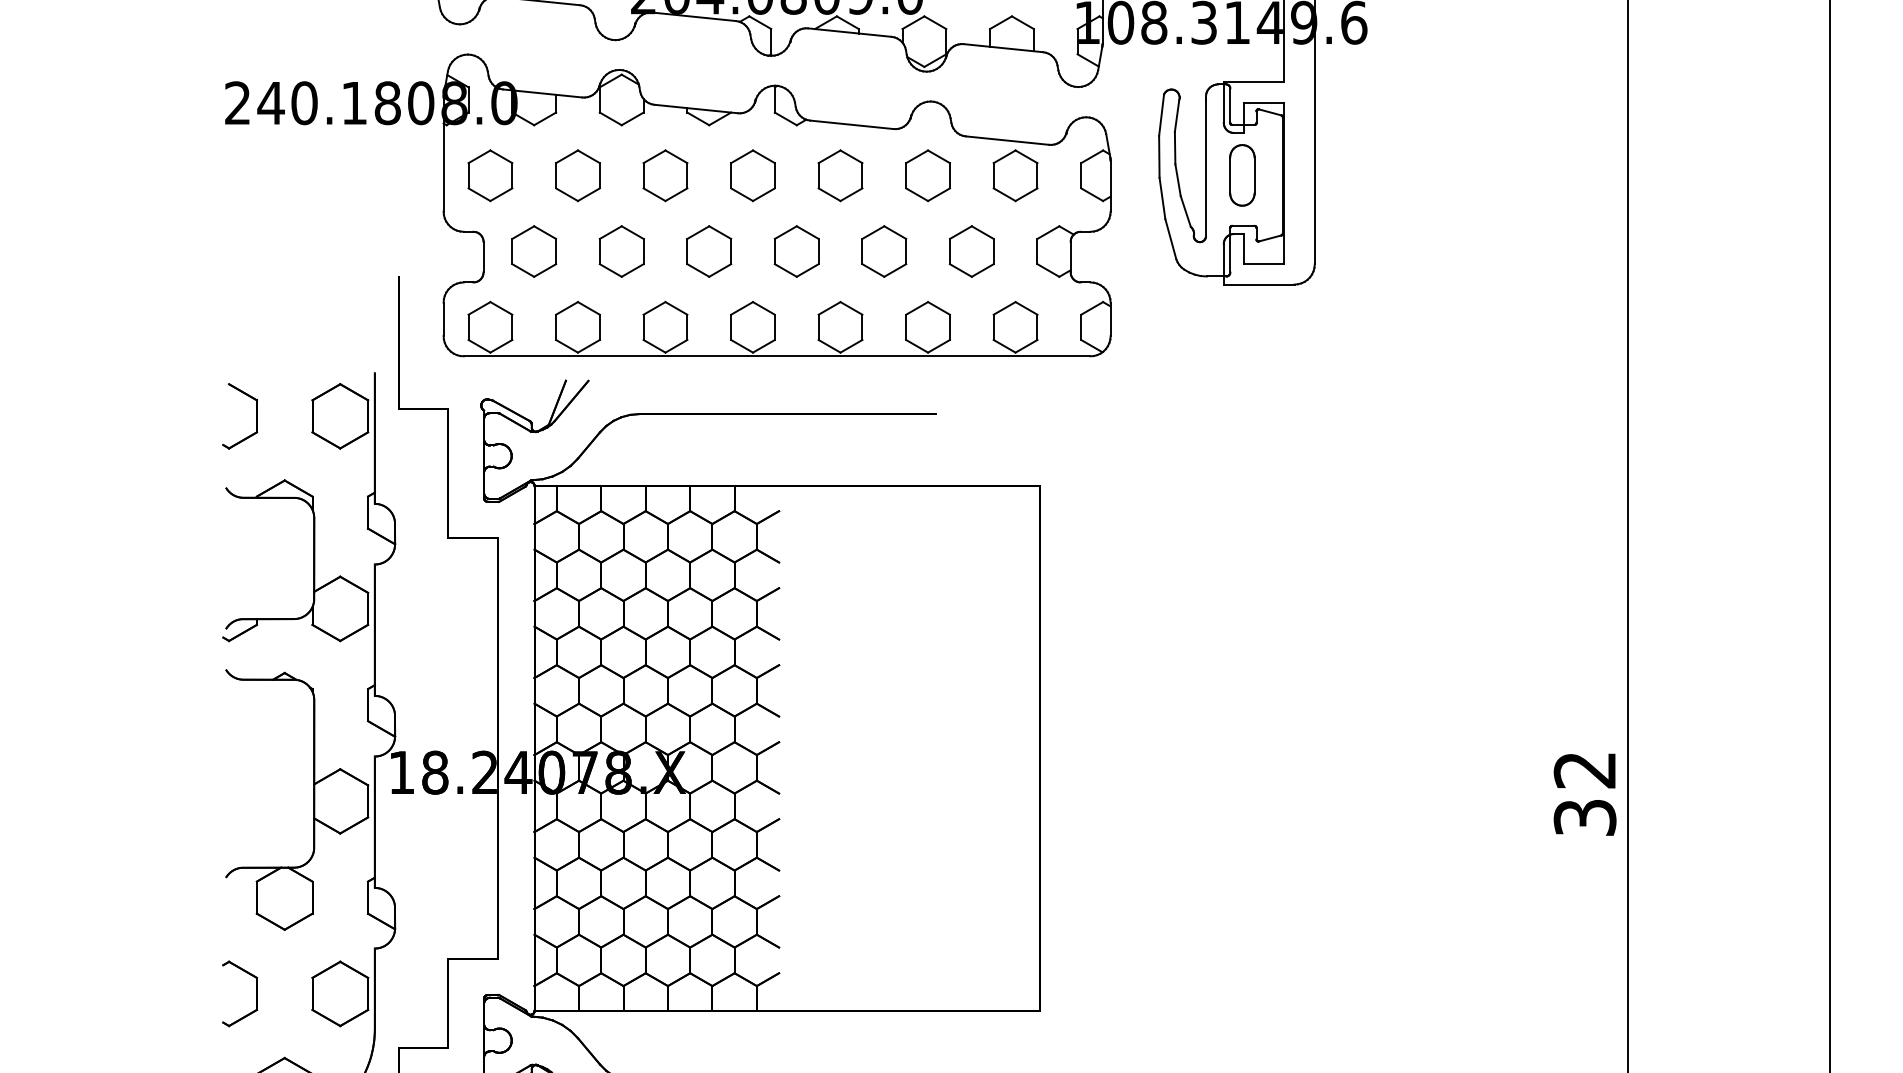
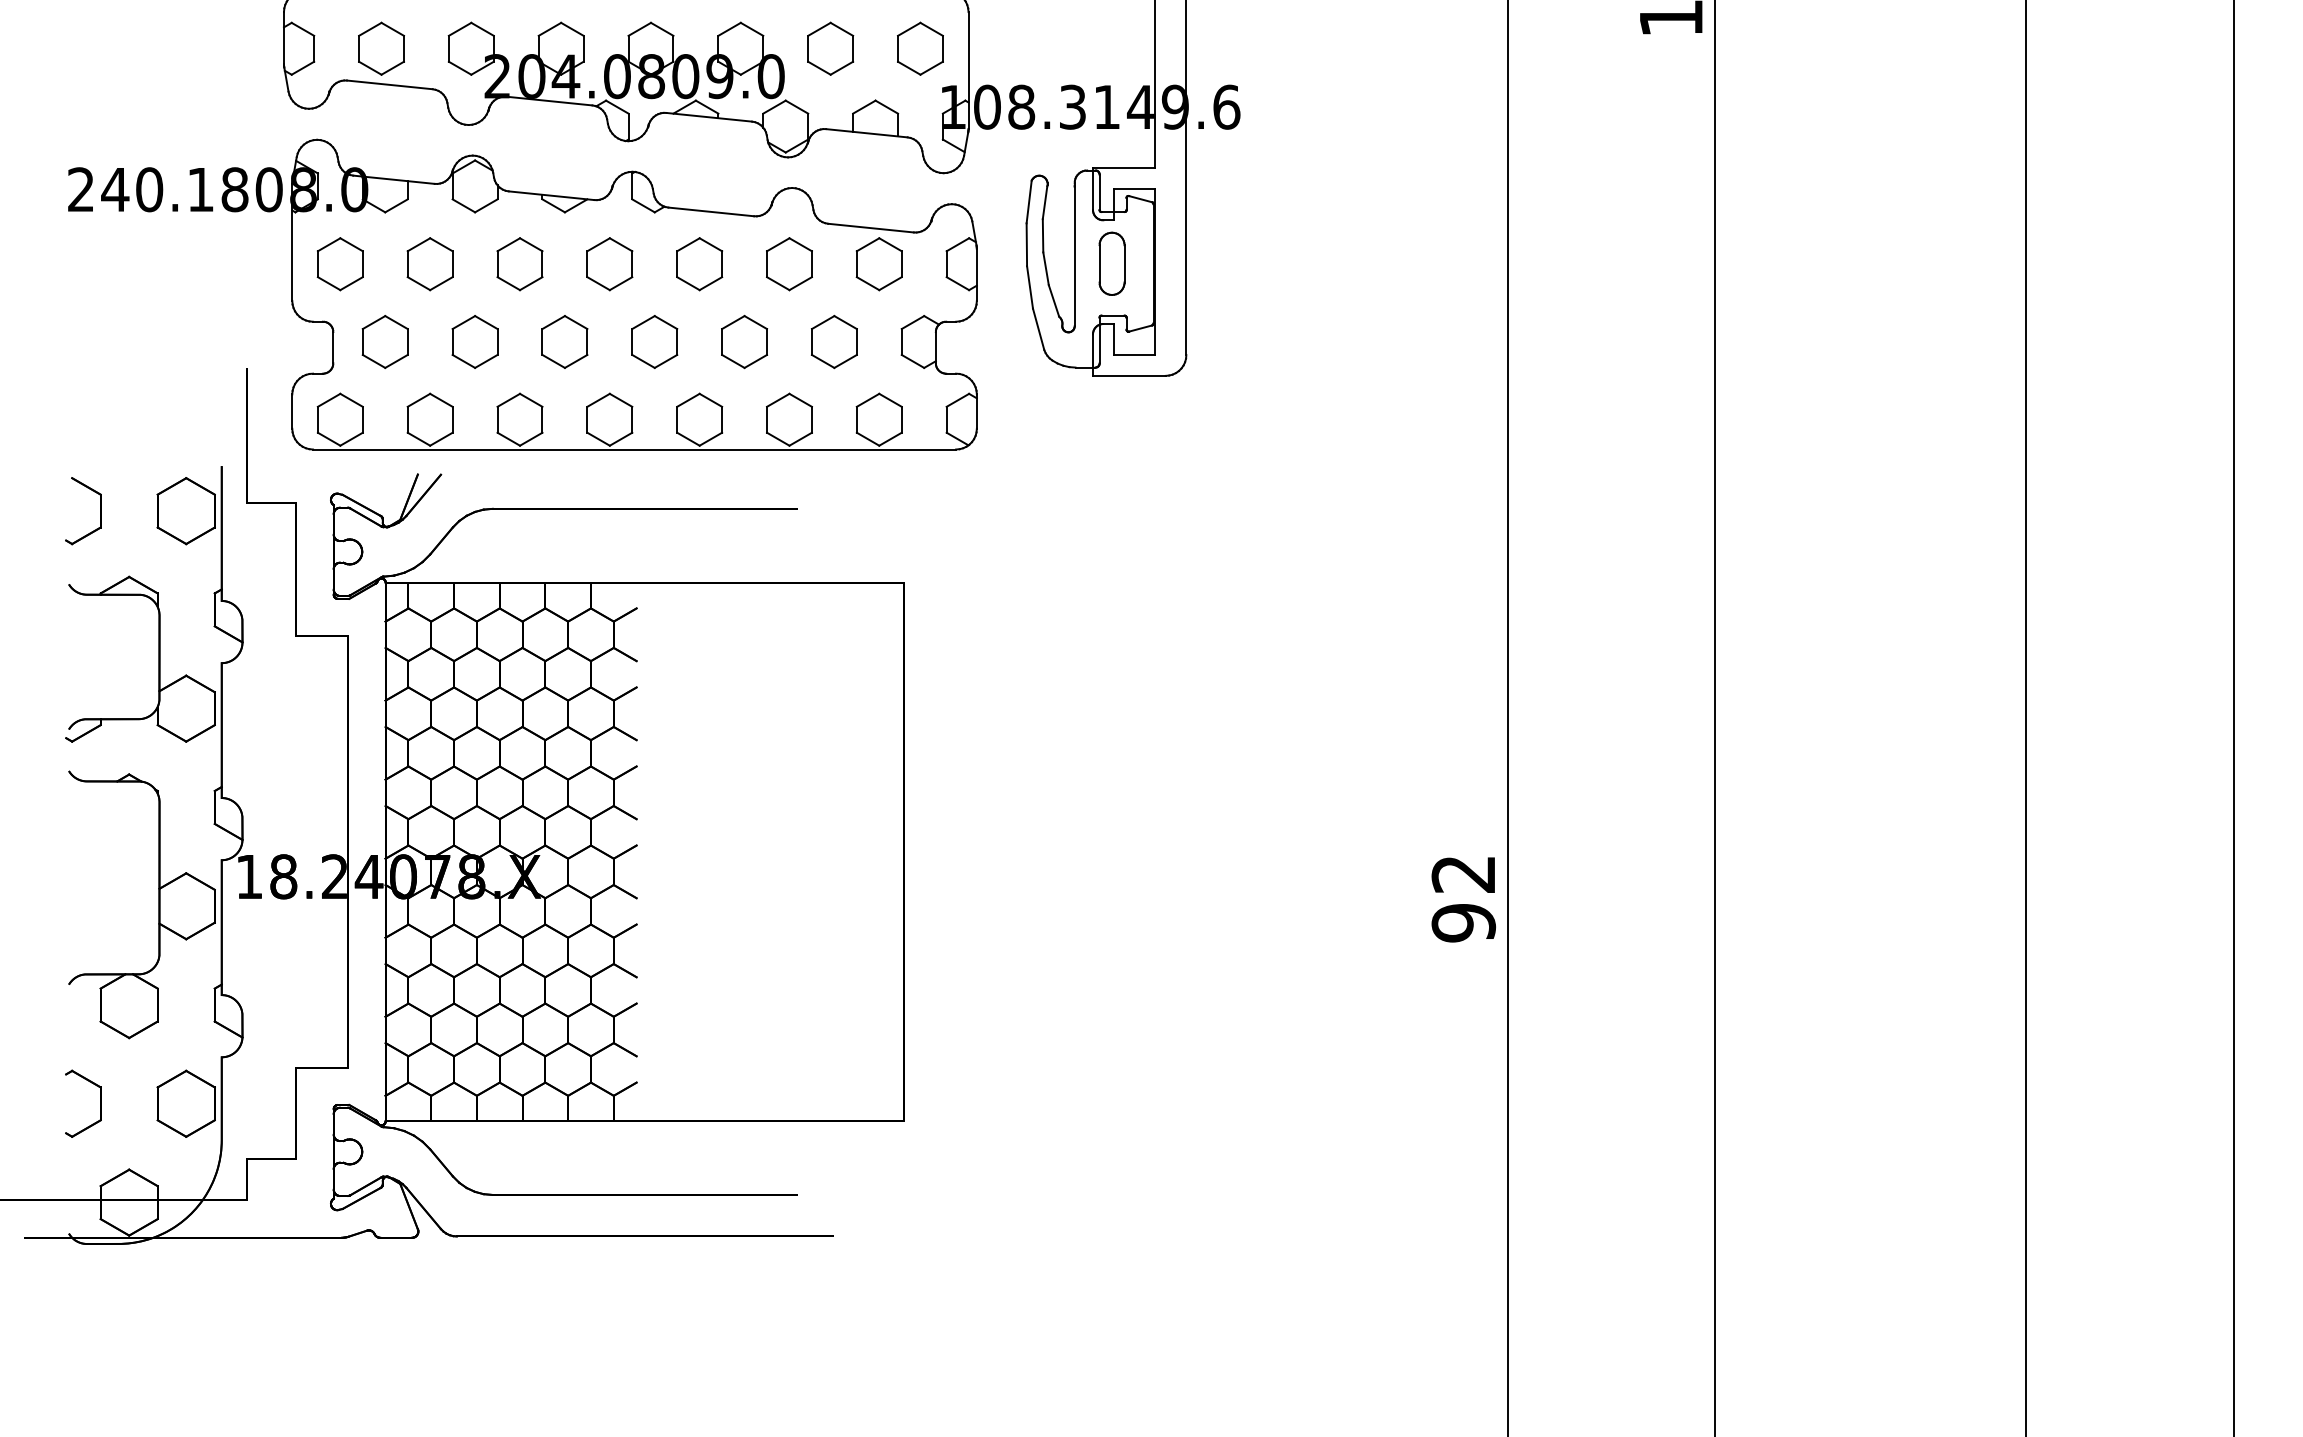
text: (1584, 818) -> (1463, 923), 32 -> 92

